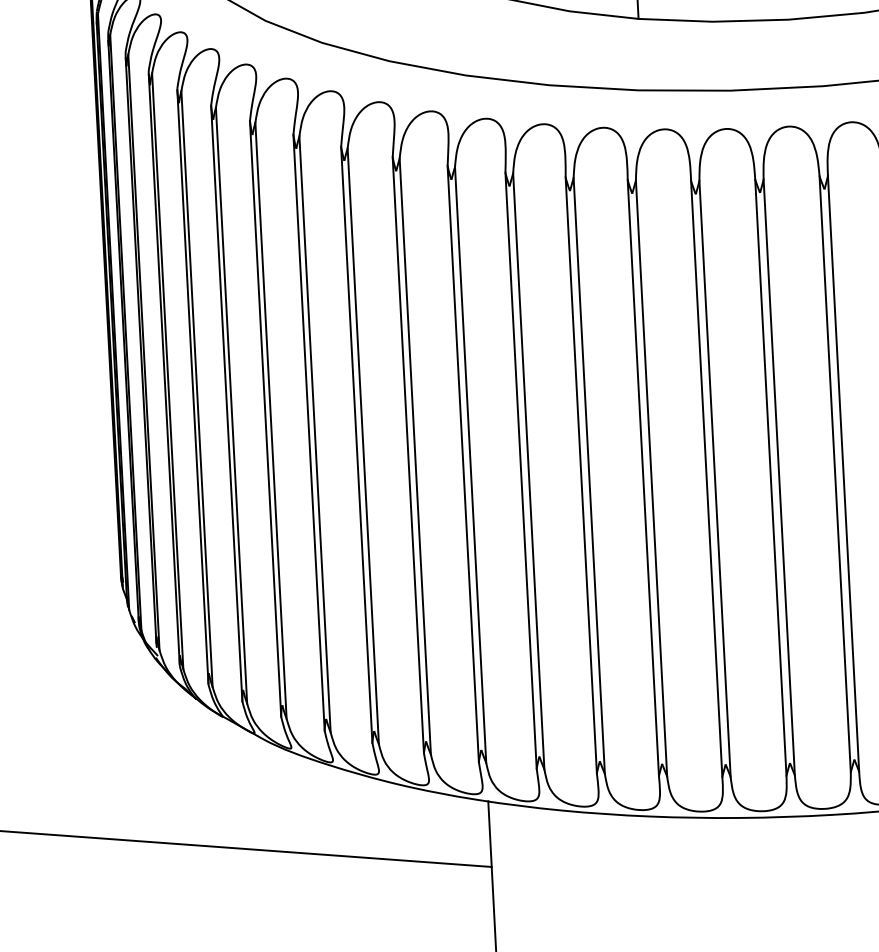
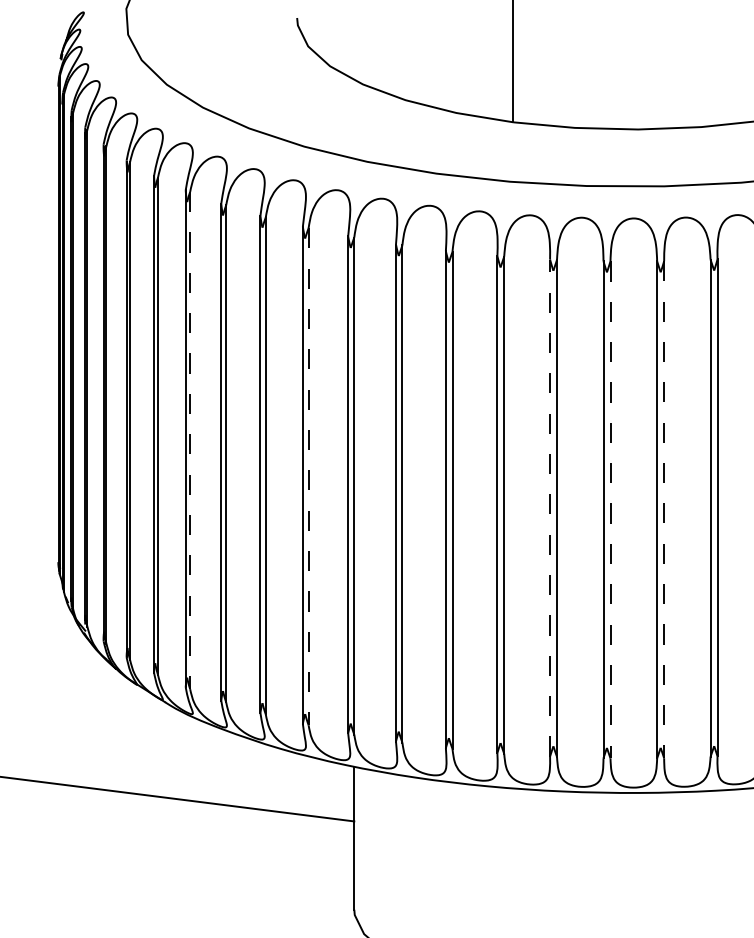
line: (271, 420) -> (190, 440), solid -> dashed
line: (415, 456) -> (308, 476), solid -> dashed
line: (843, 473) -> (664, 509), solid -> dashed
line: (779, 476) -> (610, 509), solid -> dashed
line: (707, 479) -> (550, 508), solid -> dashed

